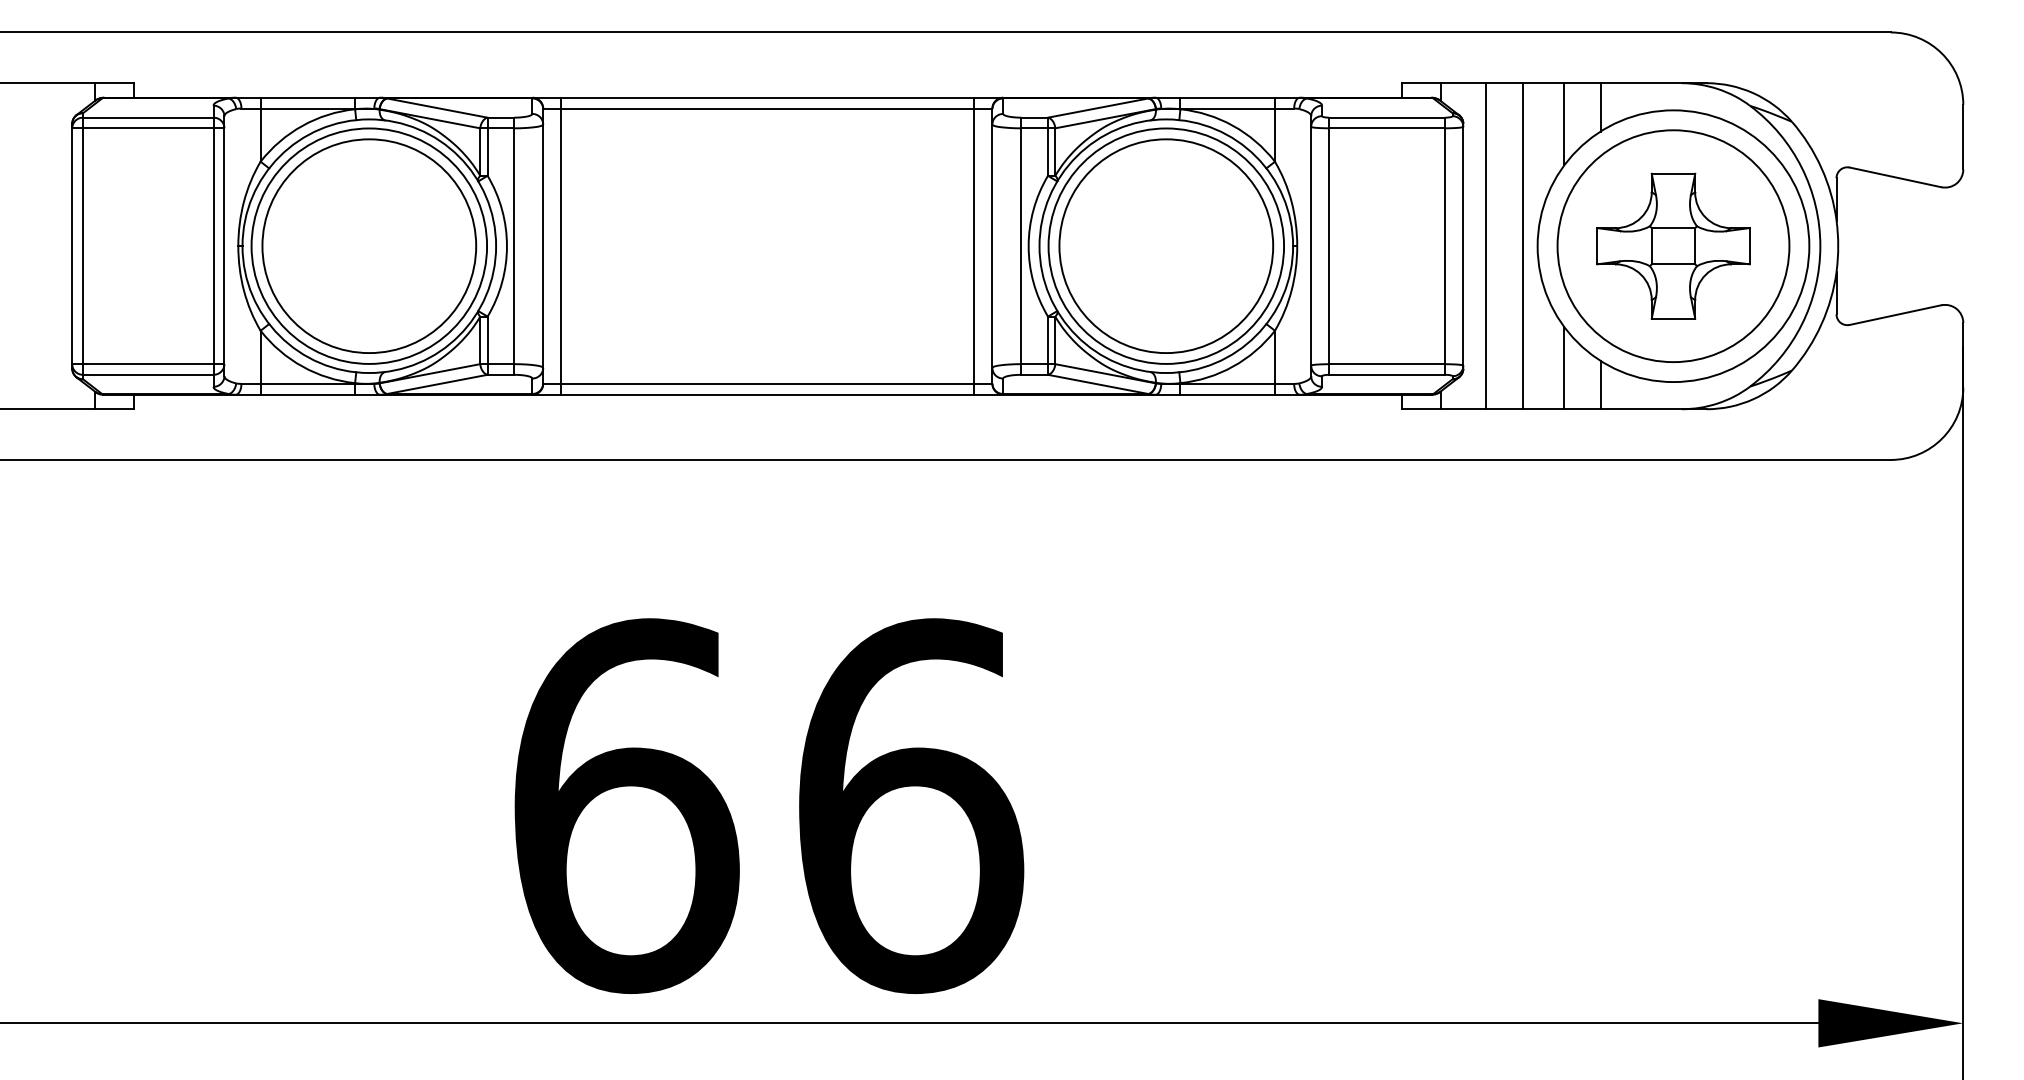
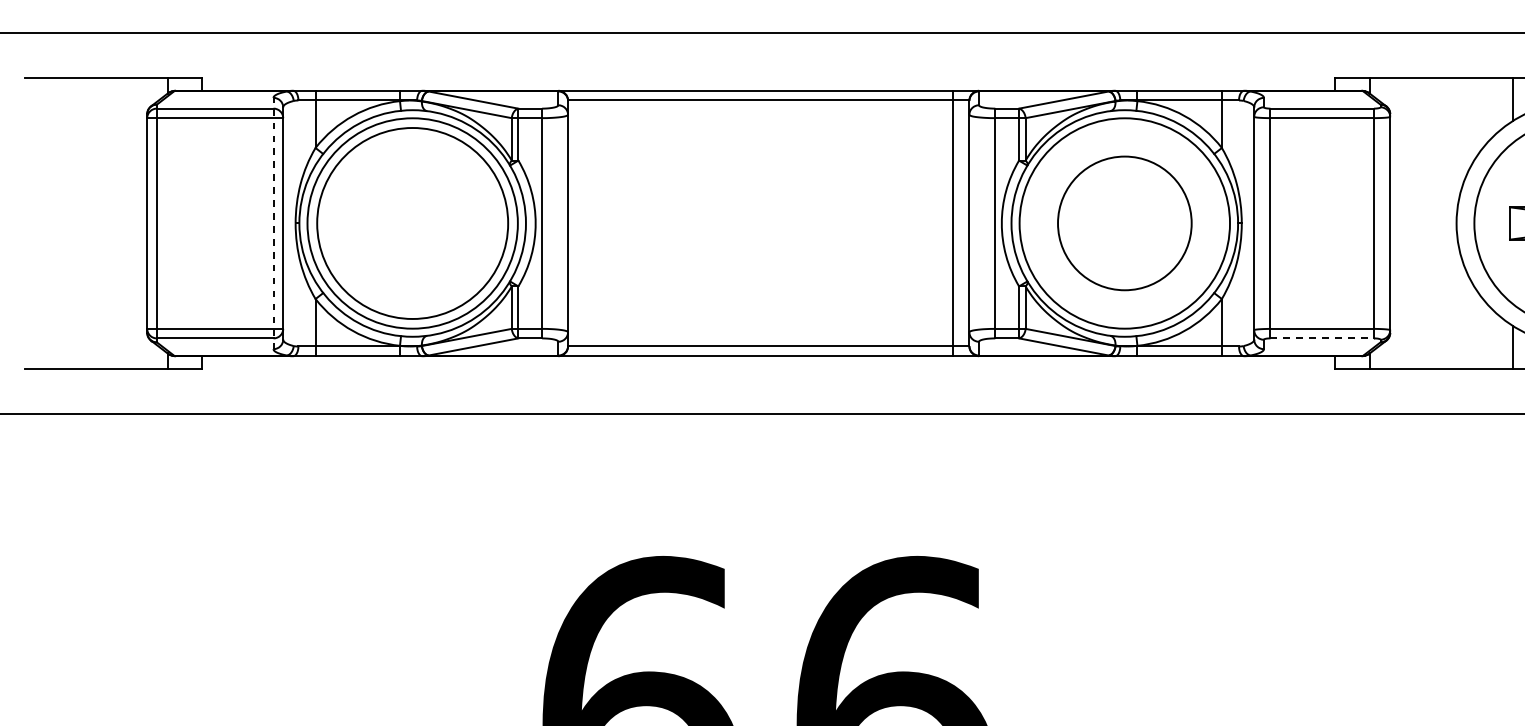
line: (1564, 124) -> (1480, 114), removed
line: (561, 245) -> (584, 222), removed
circle: (1166, 245) -> (1124, 222), size x0.7
line: (213, 246) -> (273, 223), solid -> dashed
line: (1486, 246) -> (1410, 223), removed
line: (1522, 246) -> (1443, 223), removed
line: (1564, 368) -> (1480, 332), removed
line: (1387, 374) -> (1322, 338), solid -> dashed

